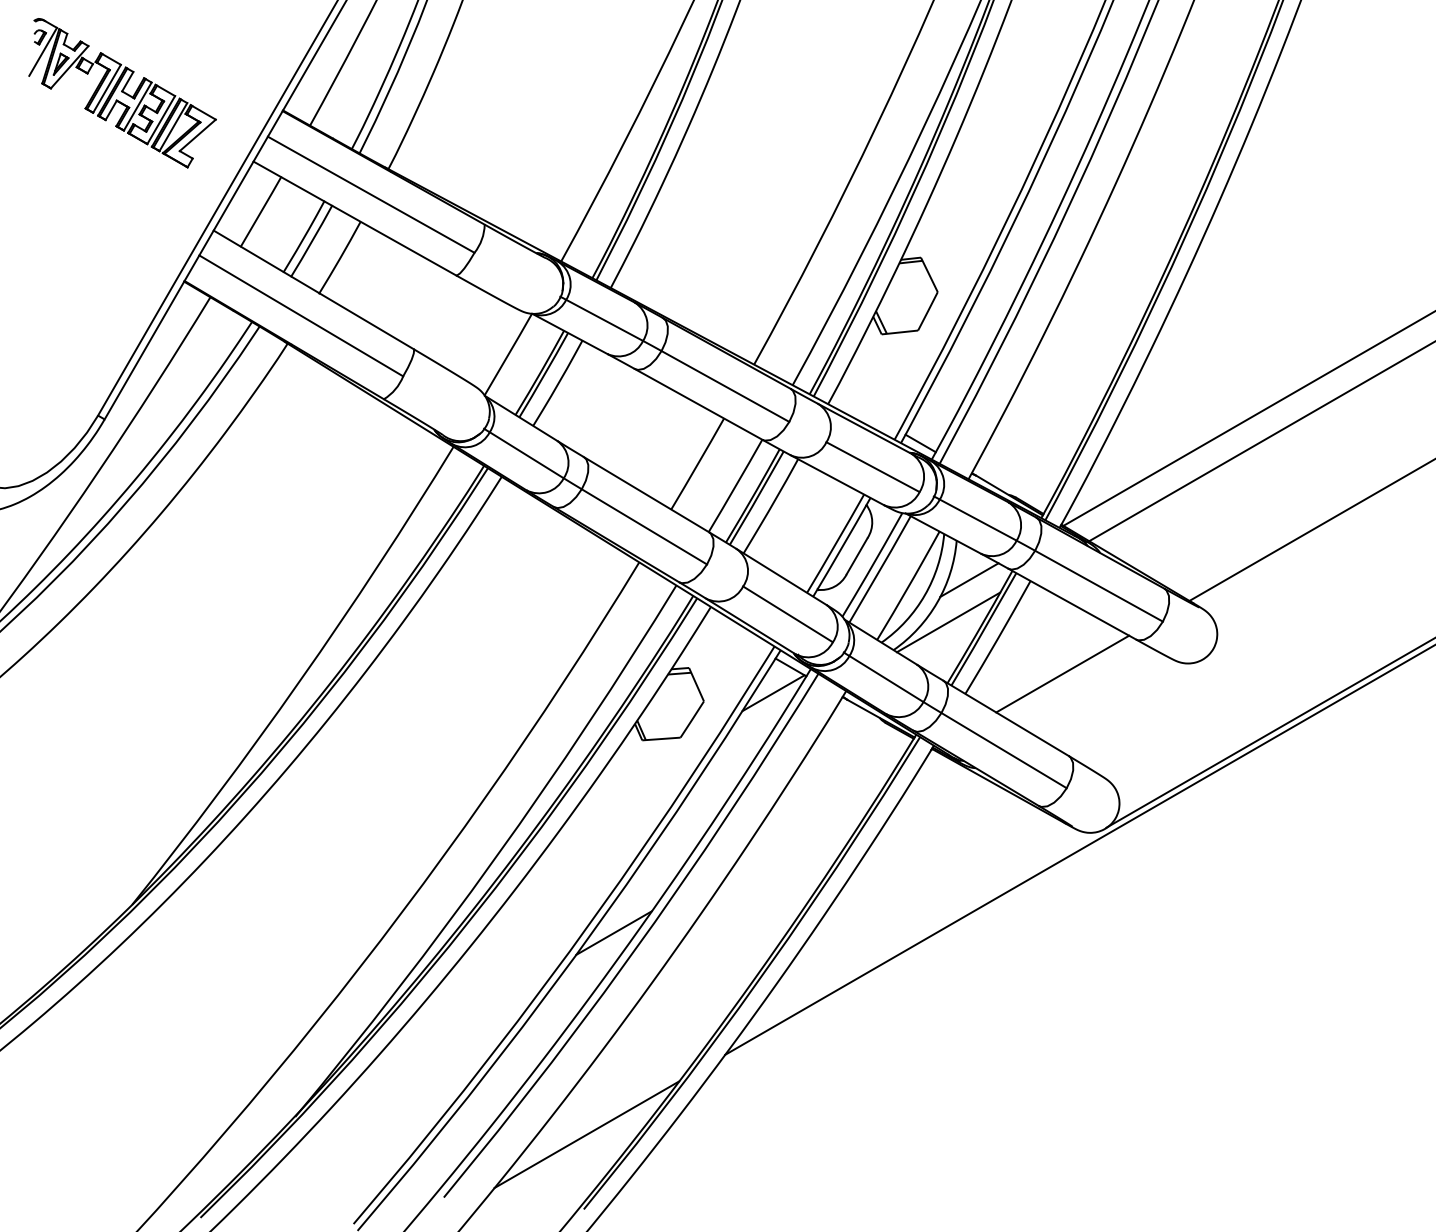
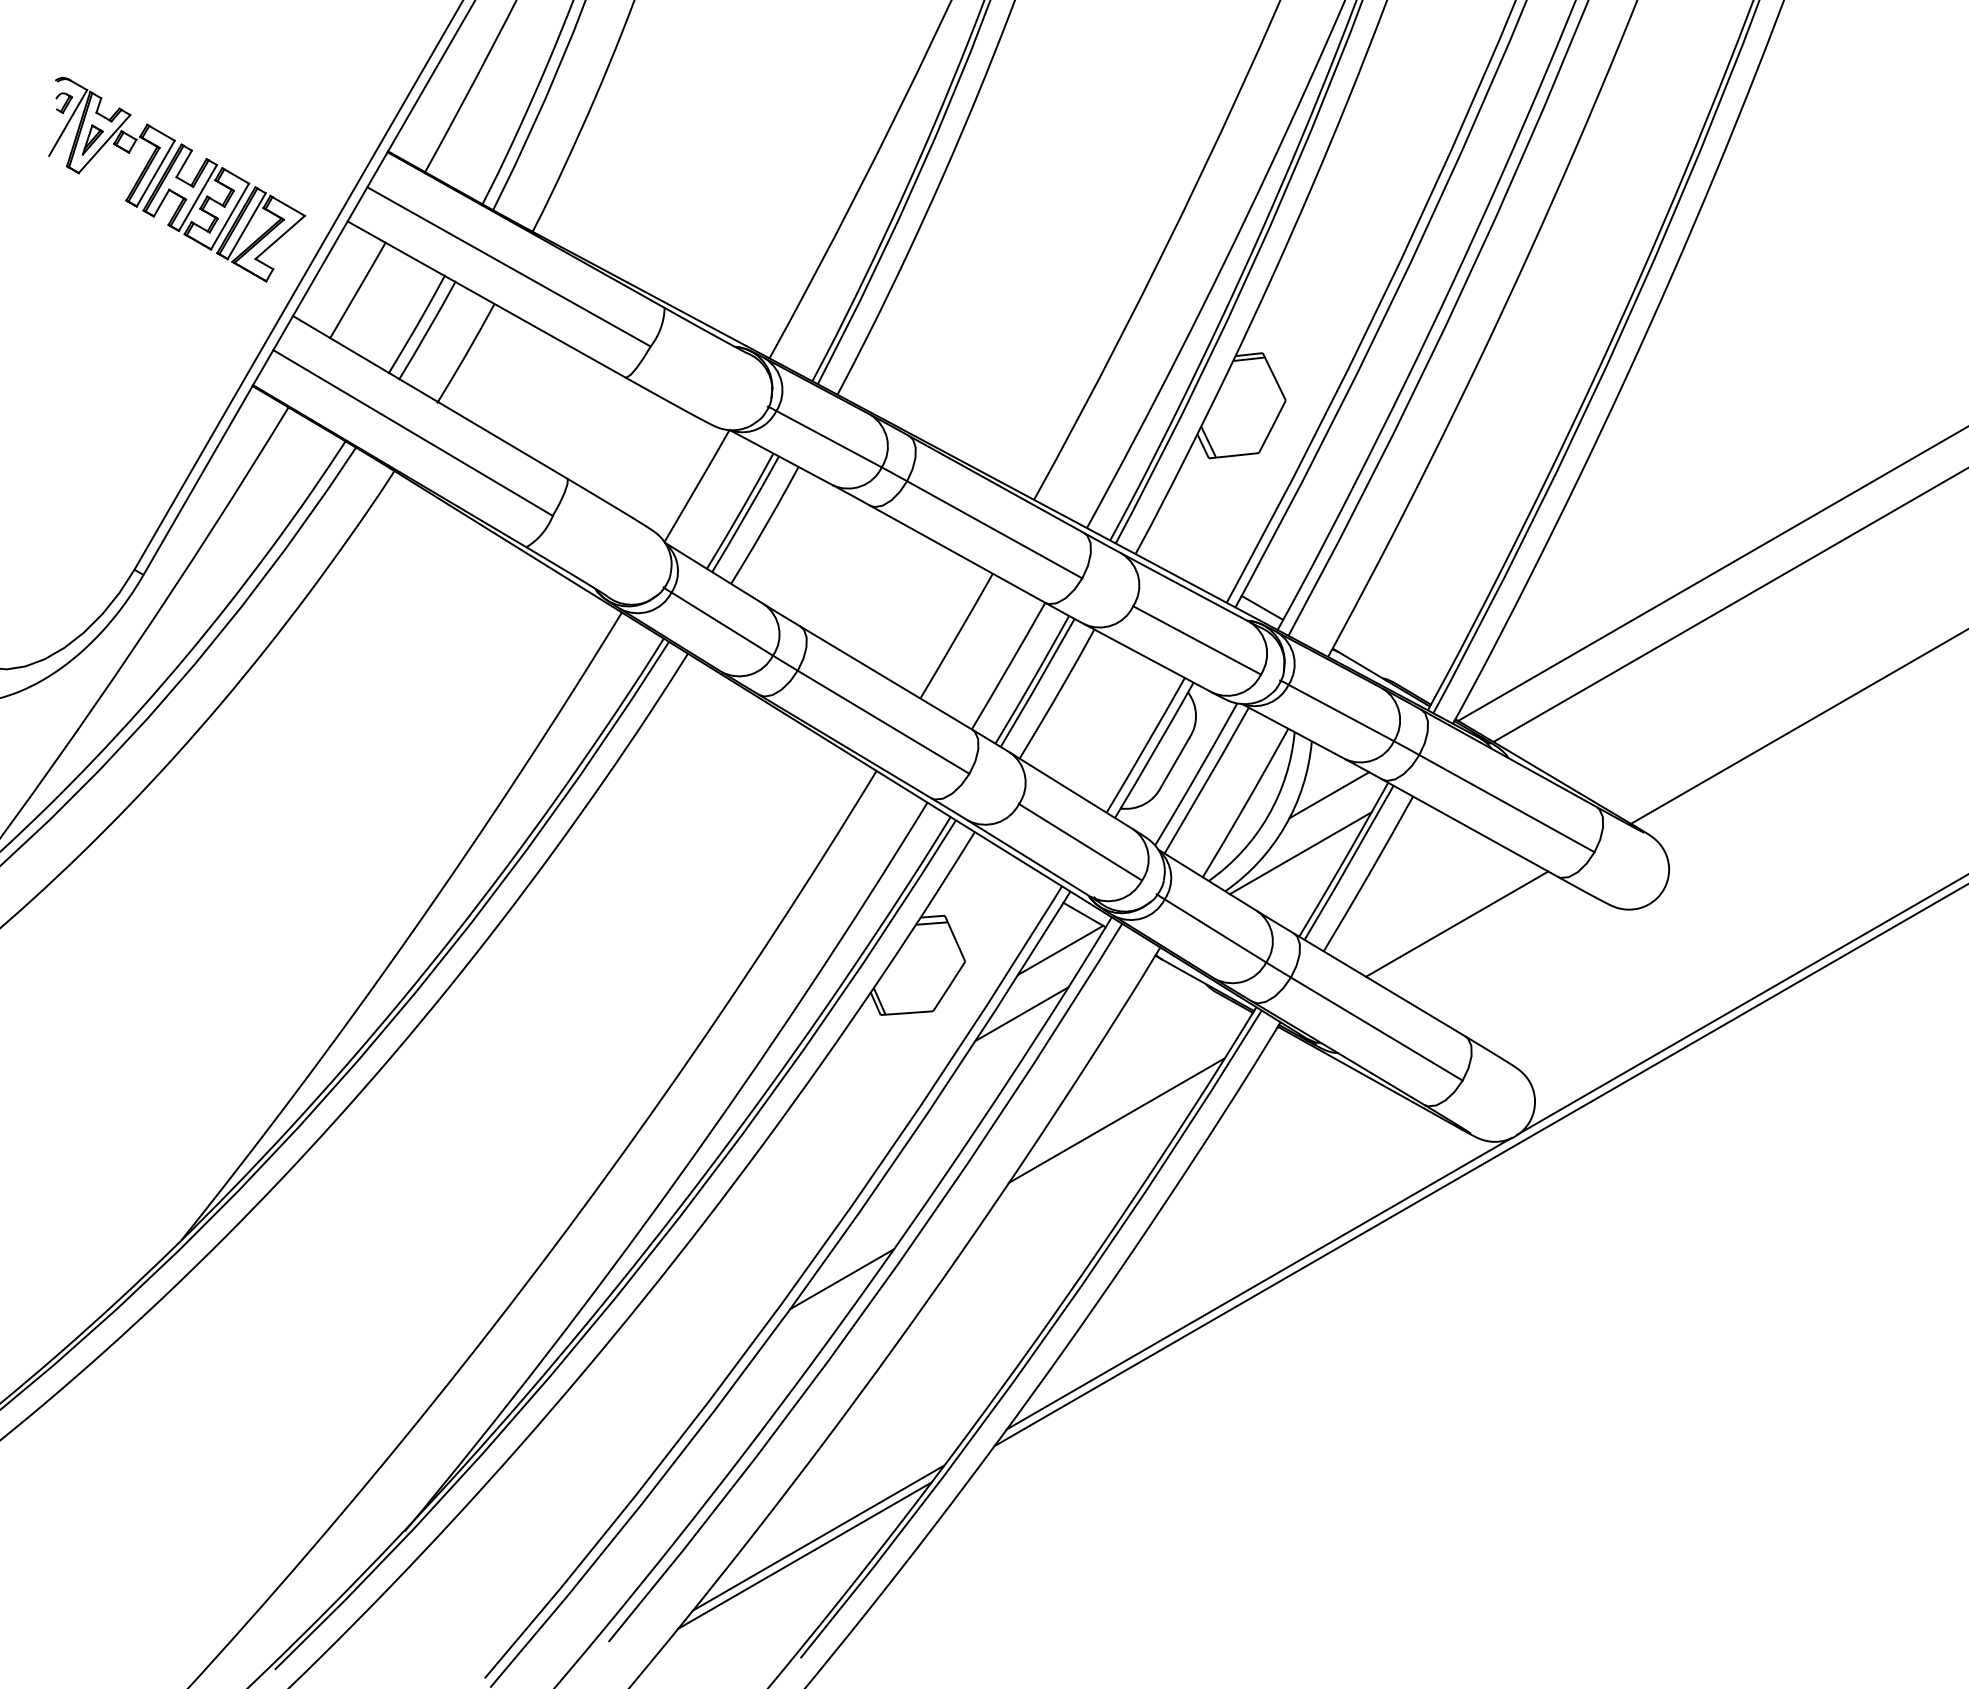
part: (122, 93) -> (177, 179), moved
line: (744, 739) -> (1021, 1013), added
line: (814, 817) -> (1116, 1120), added
line: (917, 936) -> (1258, 1283), added
line: (596, 1121) -> (818, 1537), added

